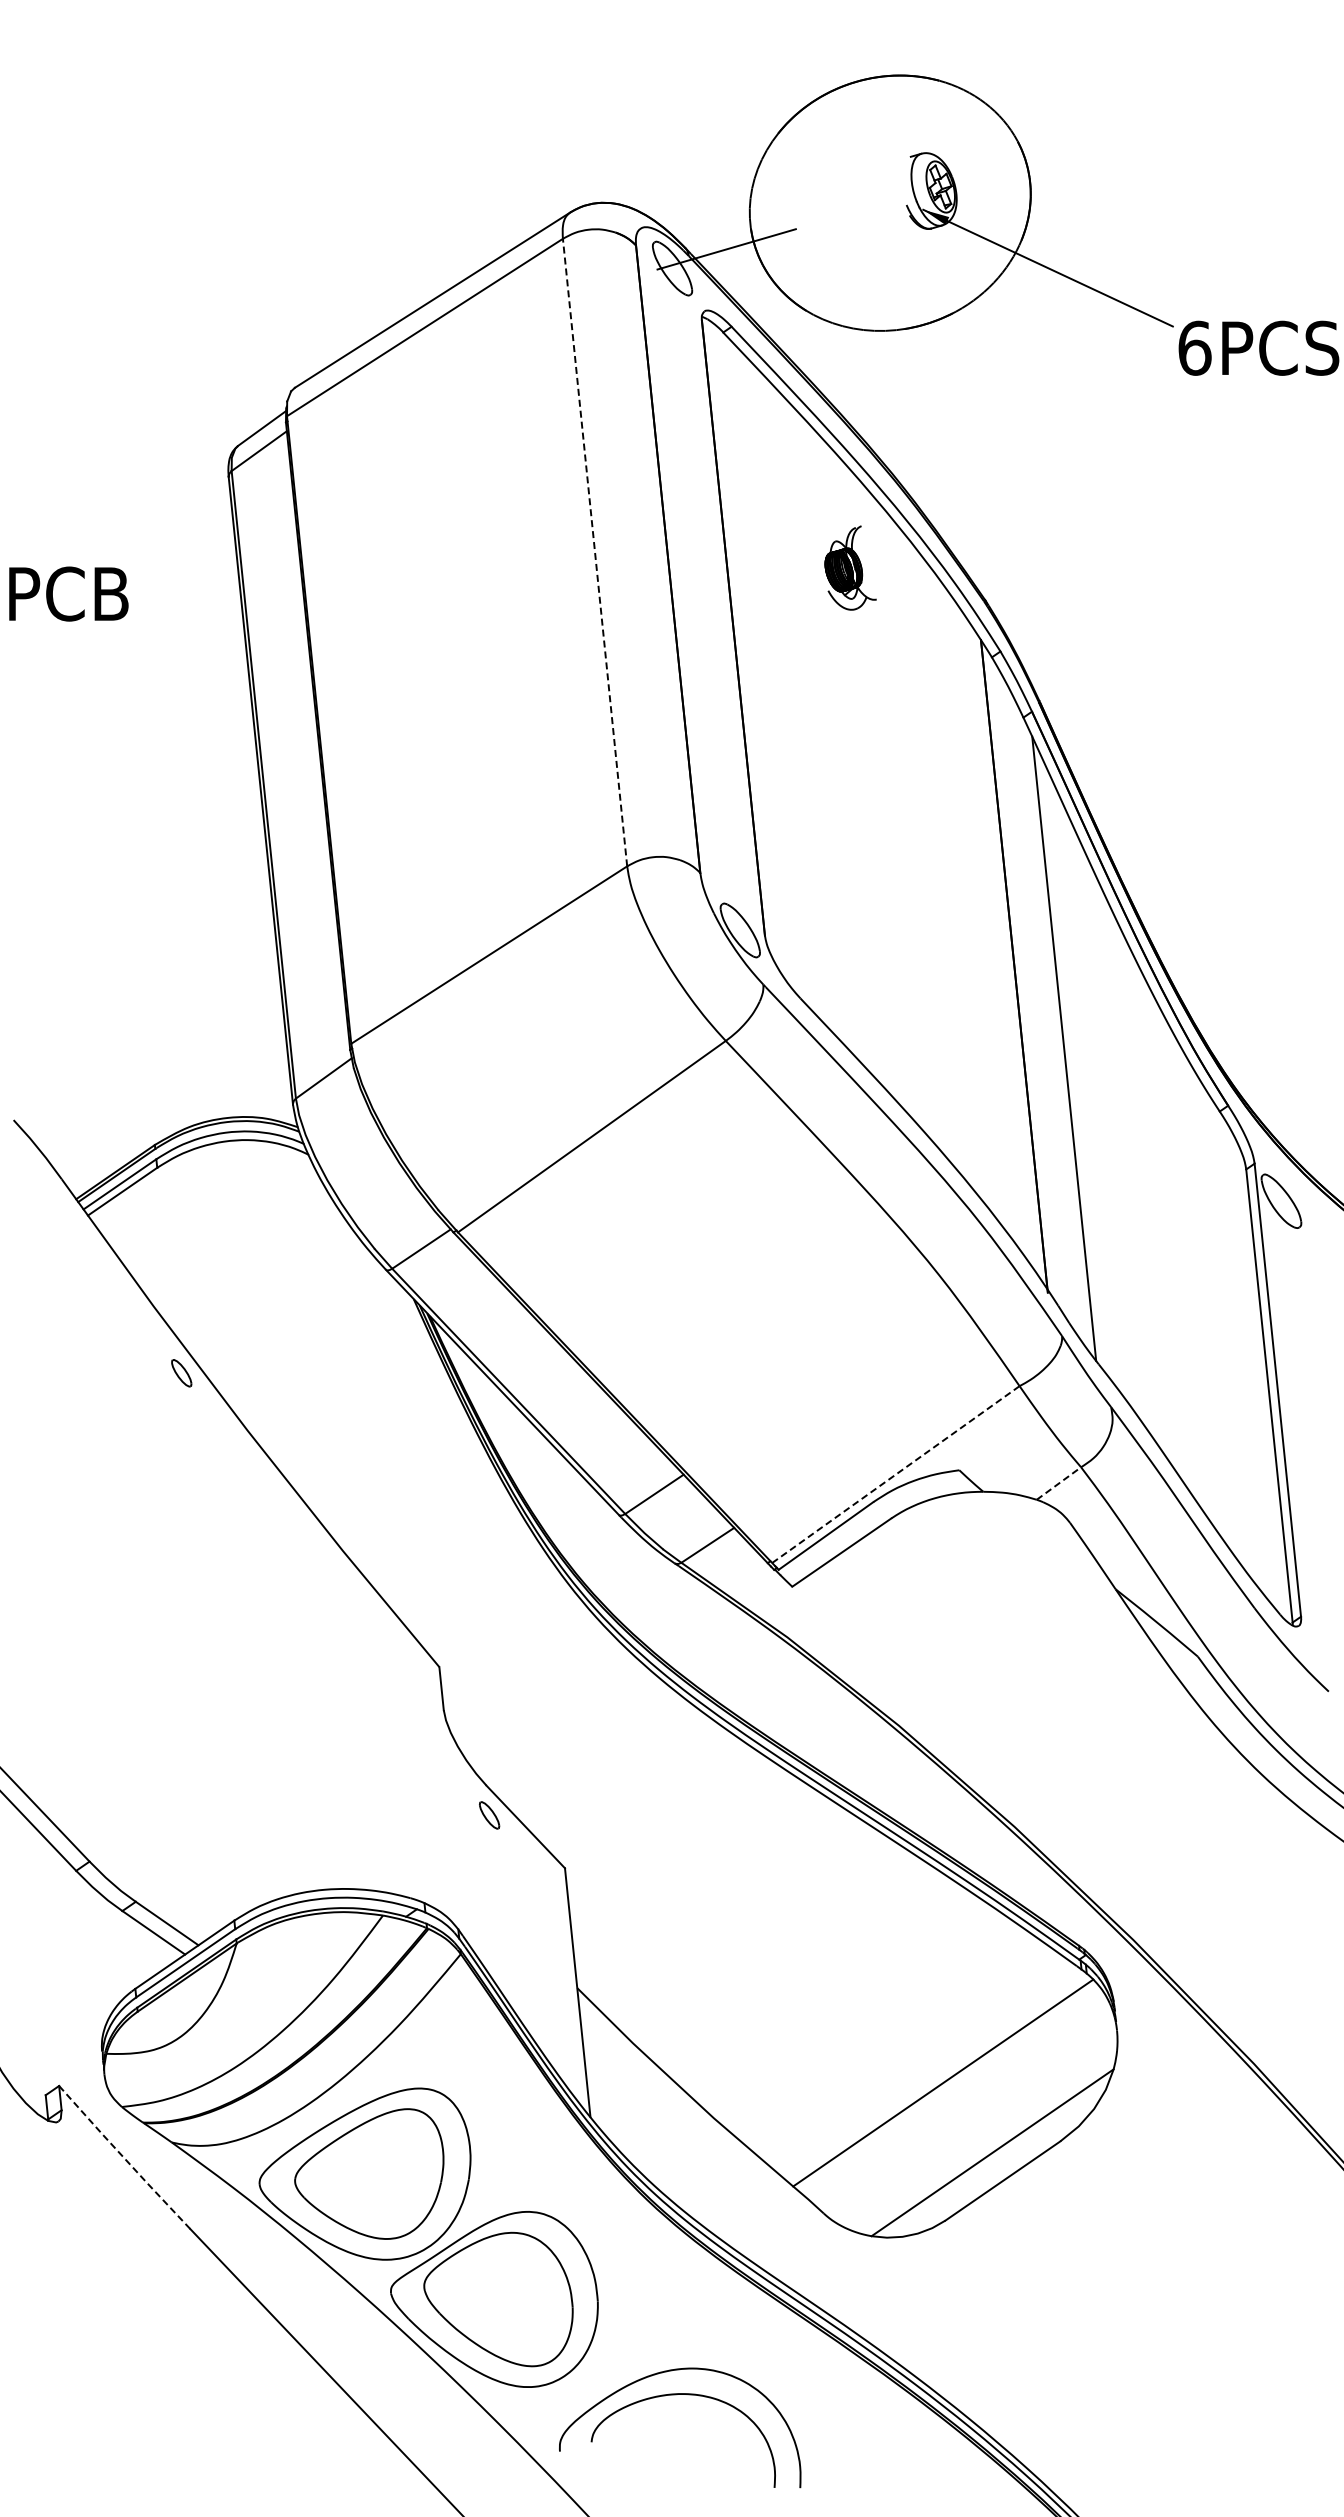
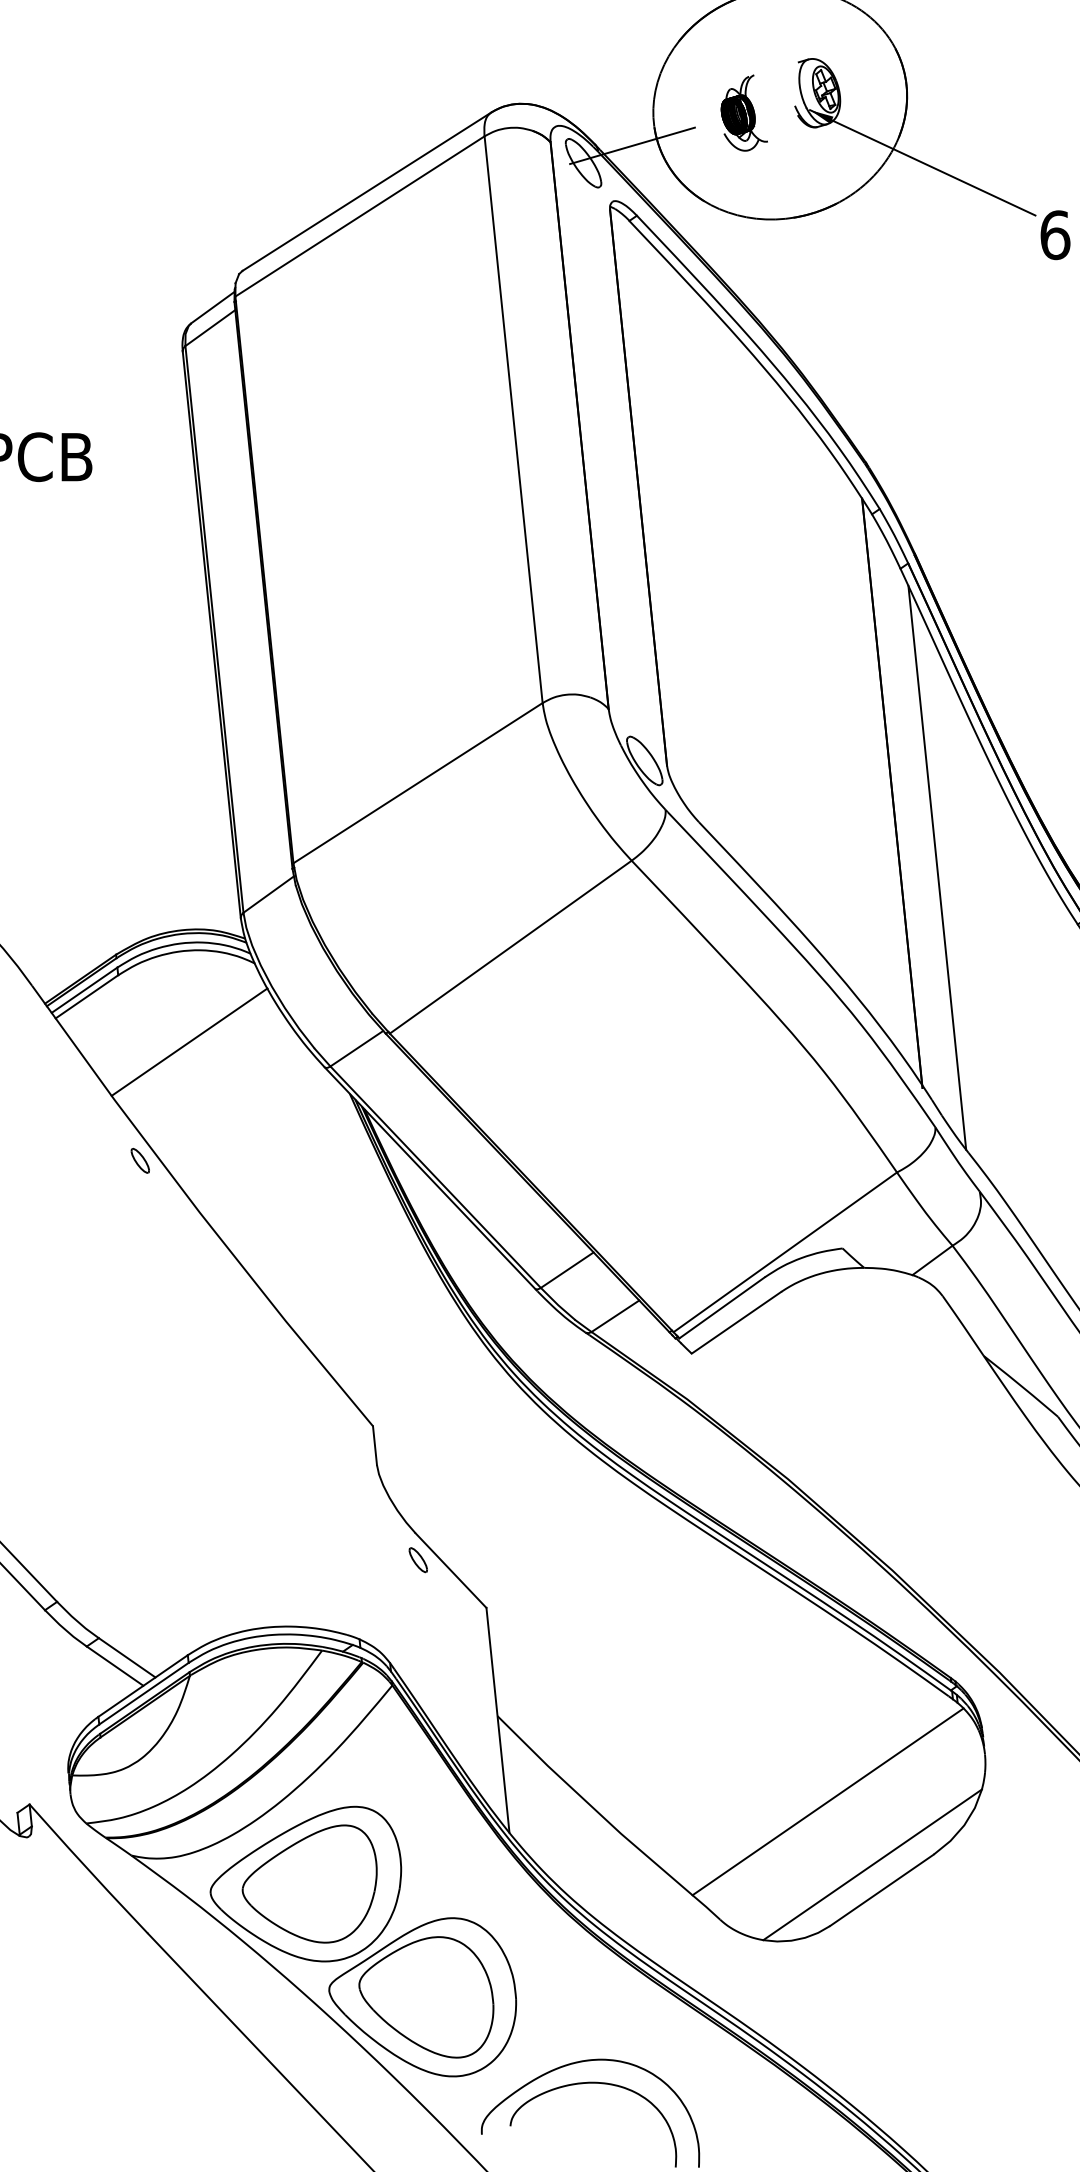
line: (595, 552) -> (514, 419), dashed -> solid
part: (850, 567) -> (744, 112), moved
line: (236, 1241) -> (189, 1041), added
line: (896, 1474) -> (785, 1252), dashed -> solid
line: (1058, 1483) -> (932, 1260), dashed -> solid
line: (123, 2157) -> (87, 1869), dashed -> solid

